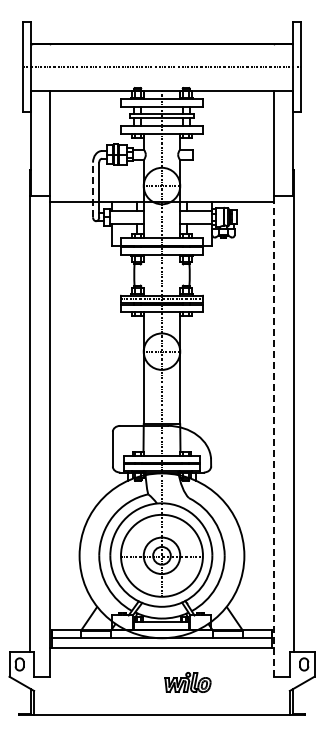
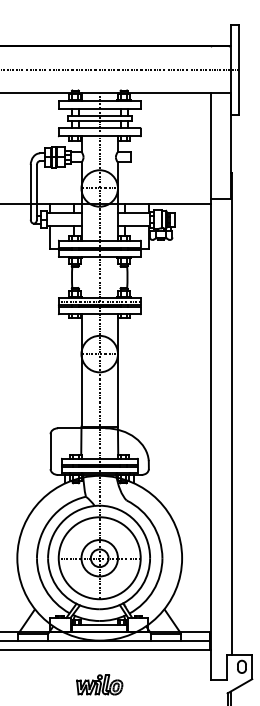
line: (93, 189) -> (31, 191), dashed -> solid
line: (273, 436) -> (211, 438), dashed -> solid
part: (187, 682) -> (99, 684), moved

